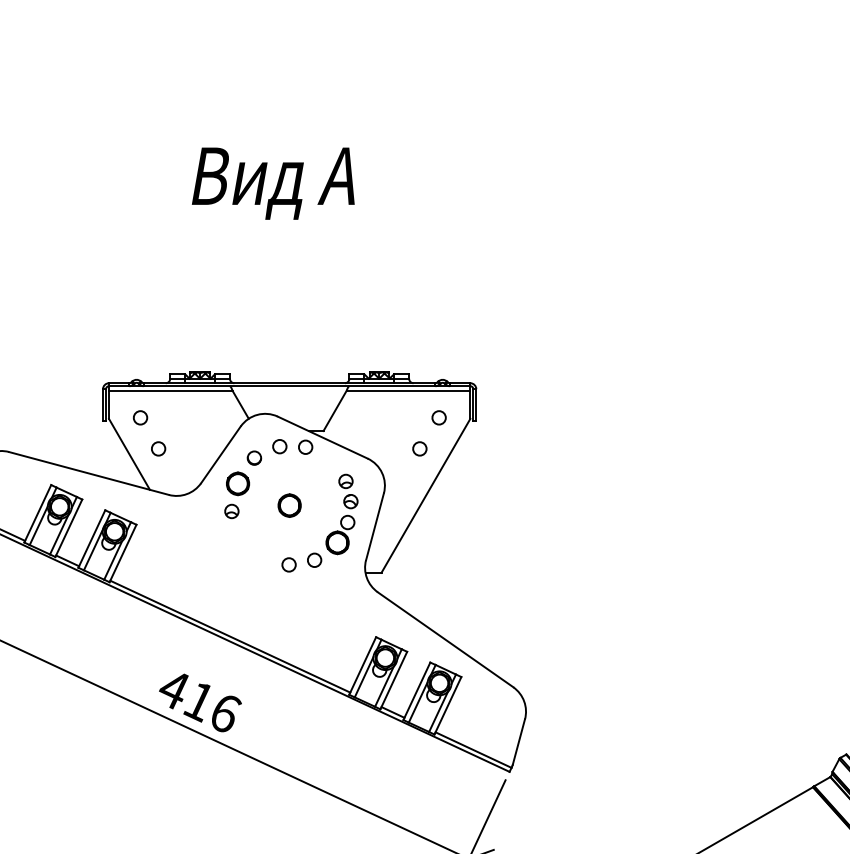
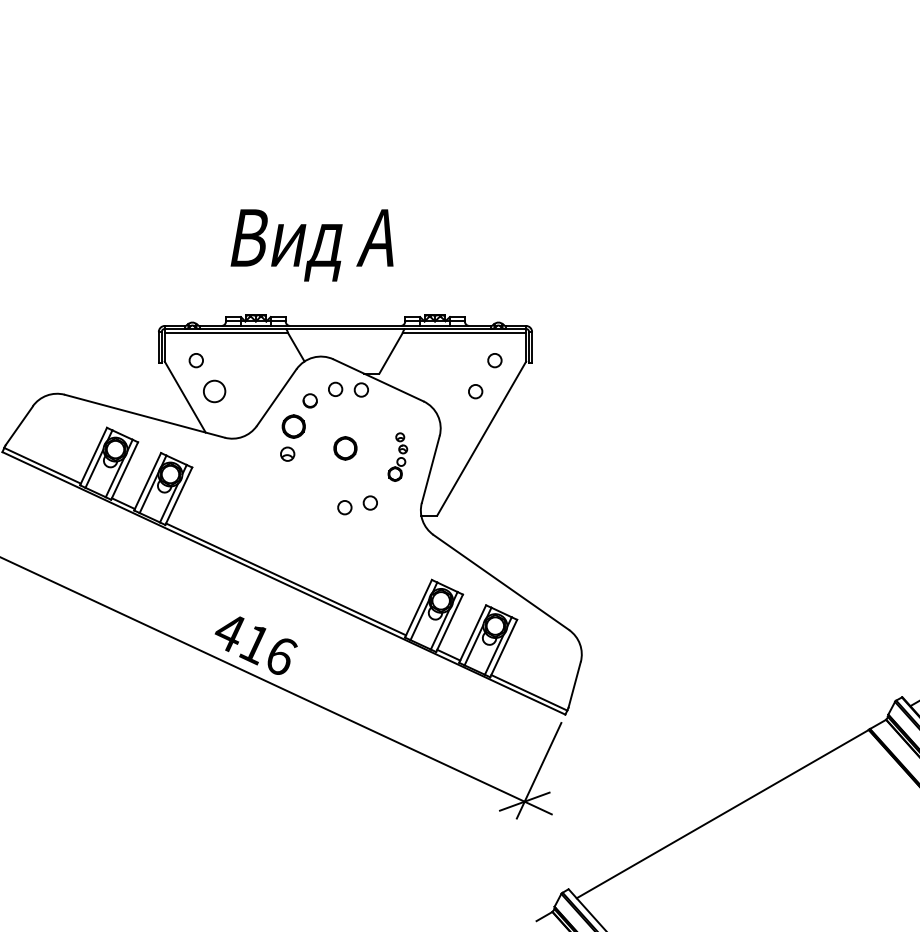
text: (272, 183) -> (311, 245), moved
circle: (157, 448) -> (213, 391), size x1.6
part: (341, 513) -> (397, 456), size x0.6

